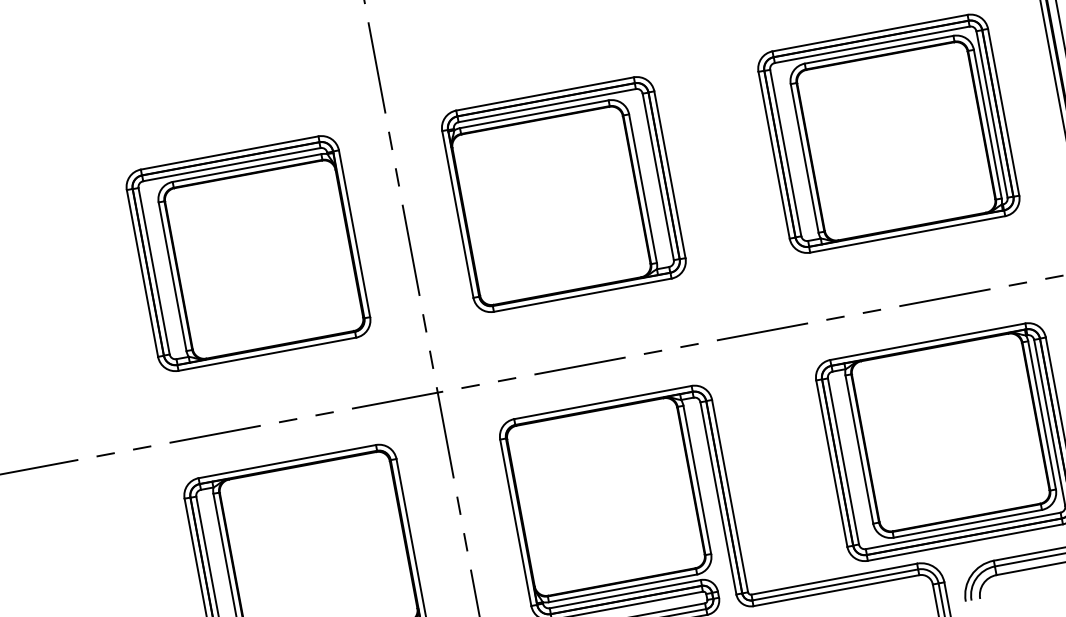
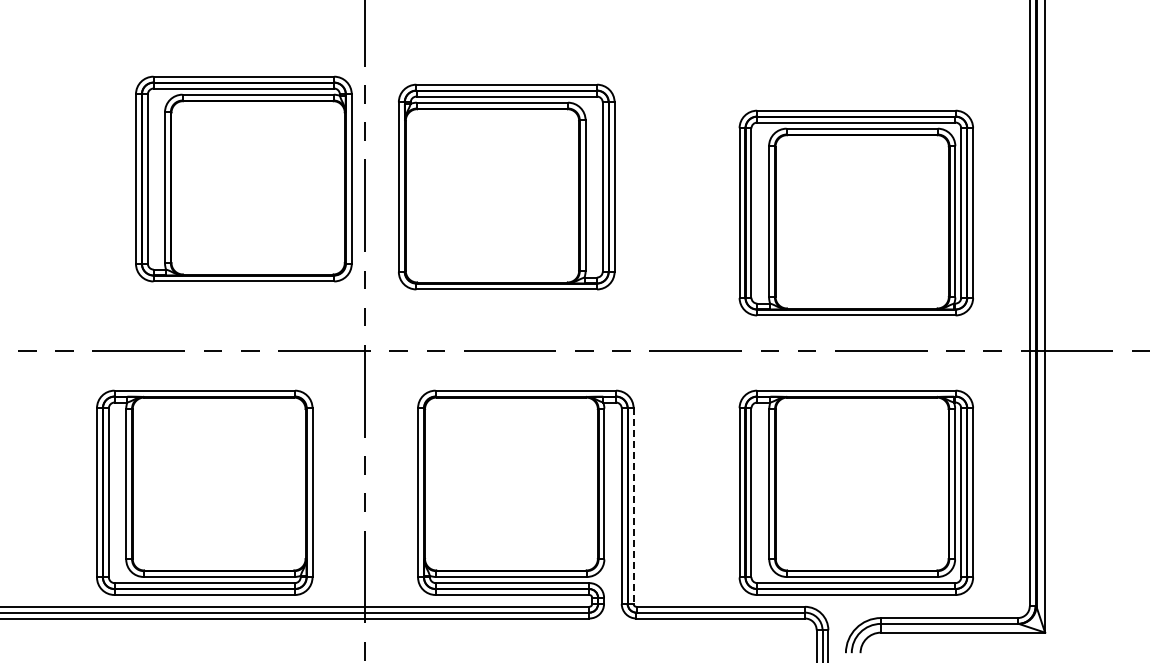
part: (887, 133) -> (855, 212), moved
part: (563, 194) -> (506, 186), moved
part: (248, 253) -> (243, 178), moved
line: (730, 496) -> (633, 506), solid -> dashed

